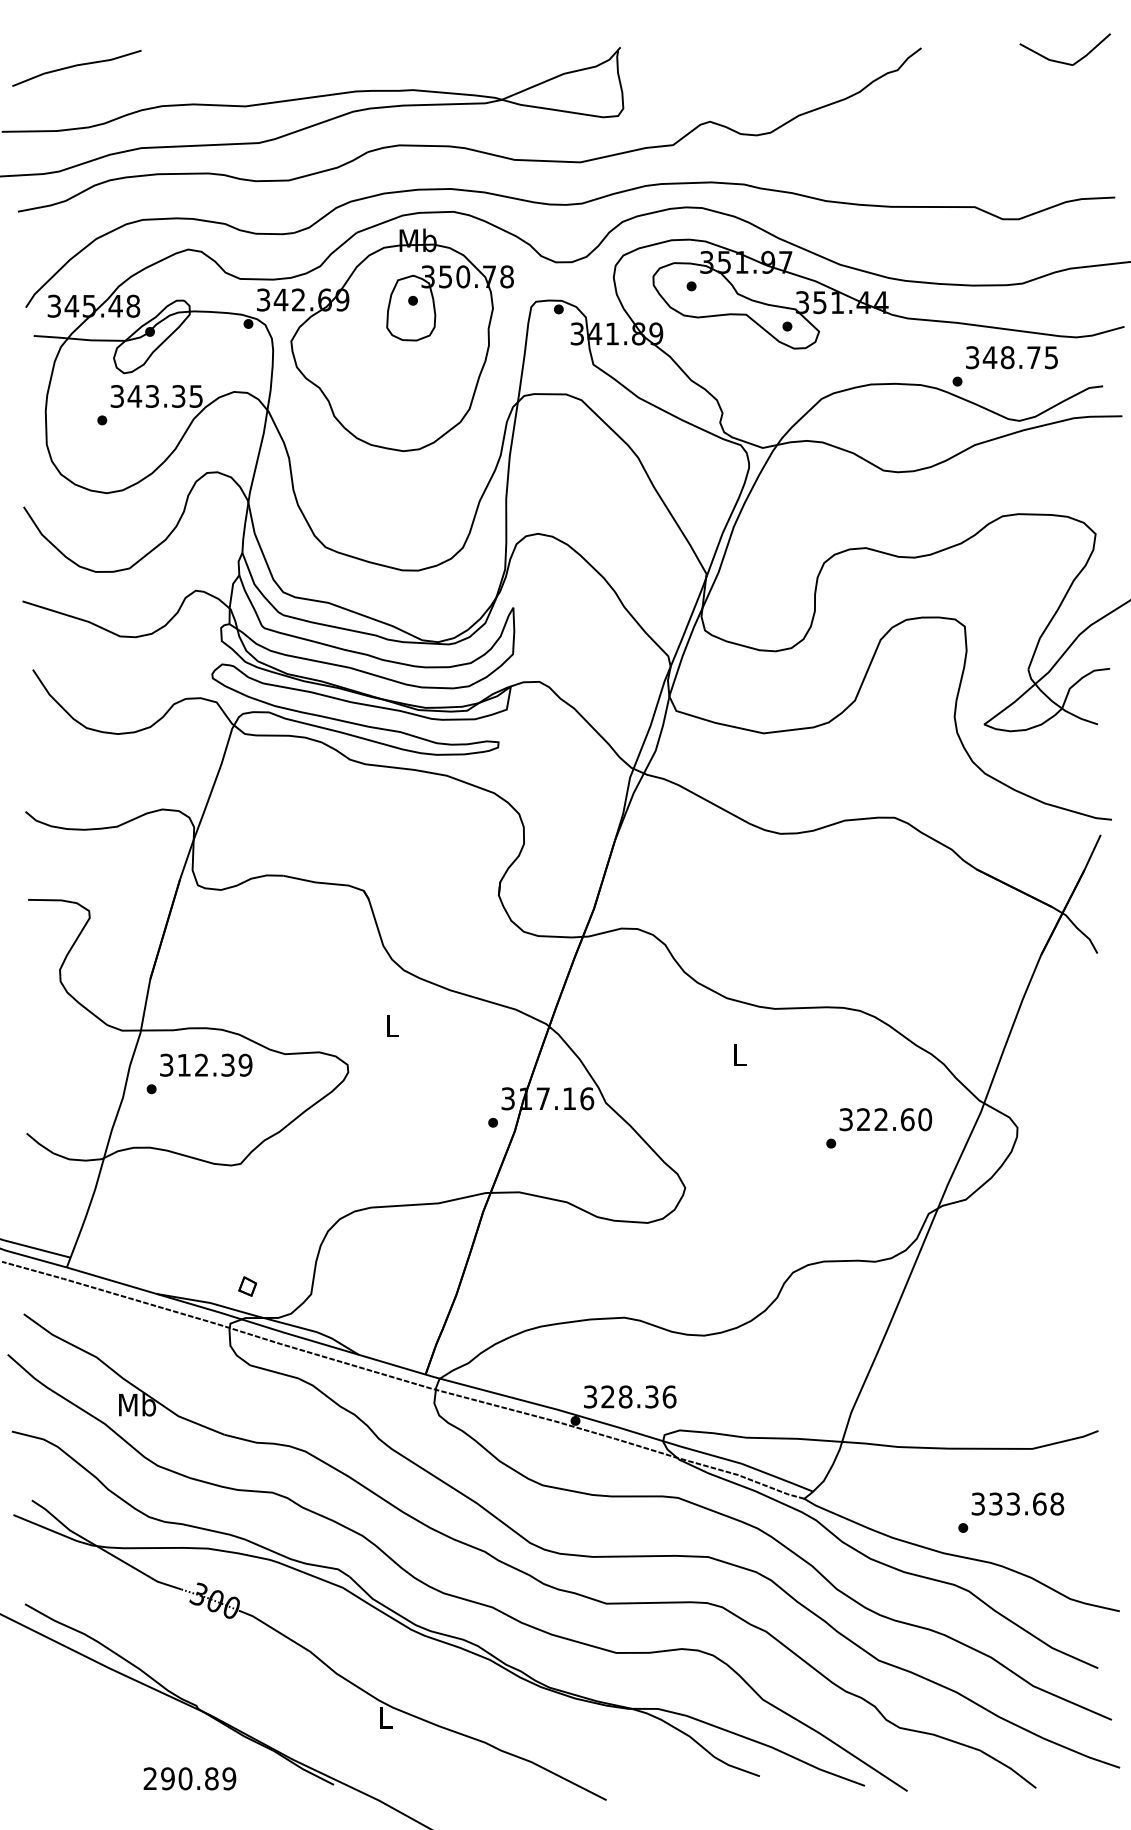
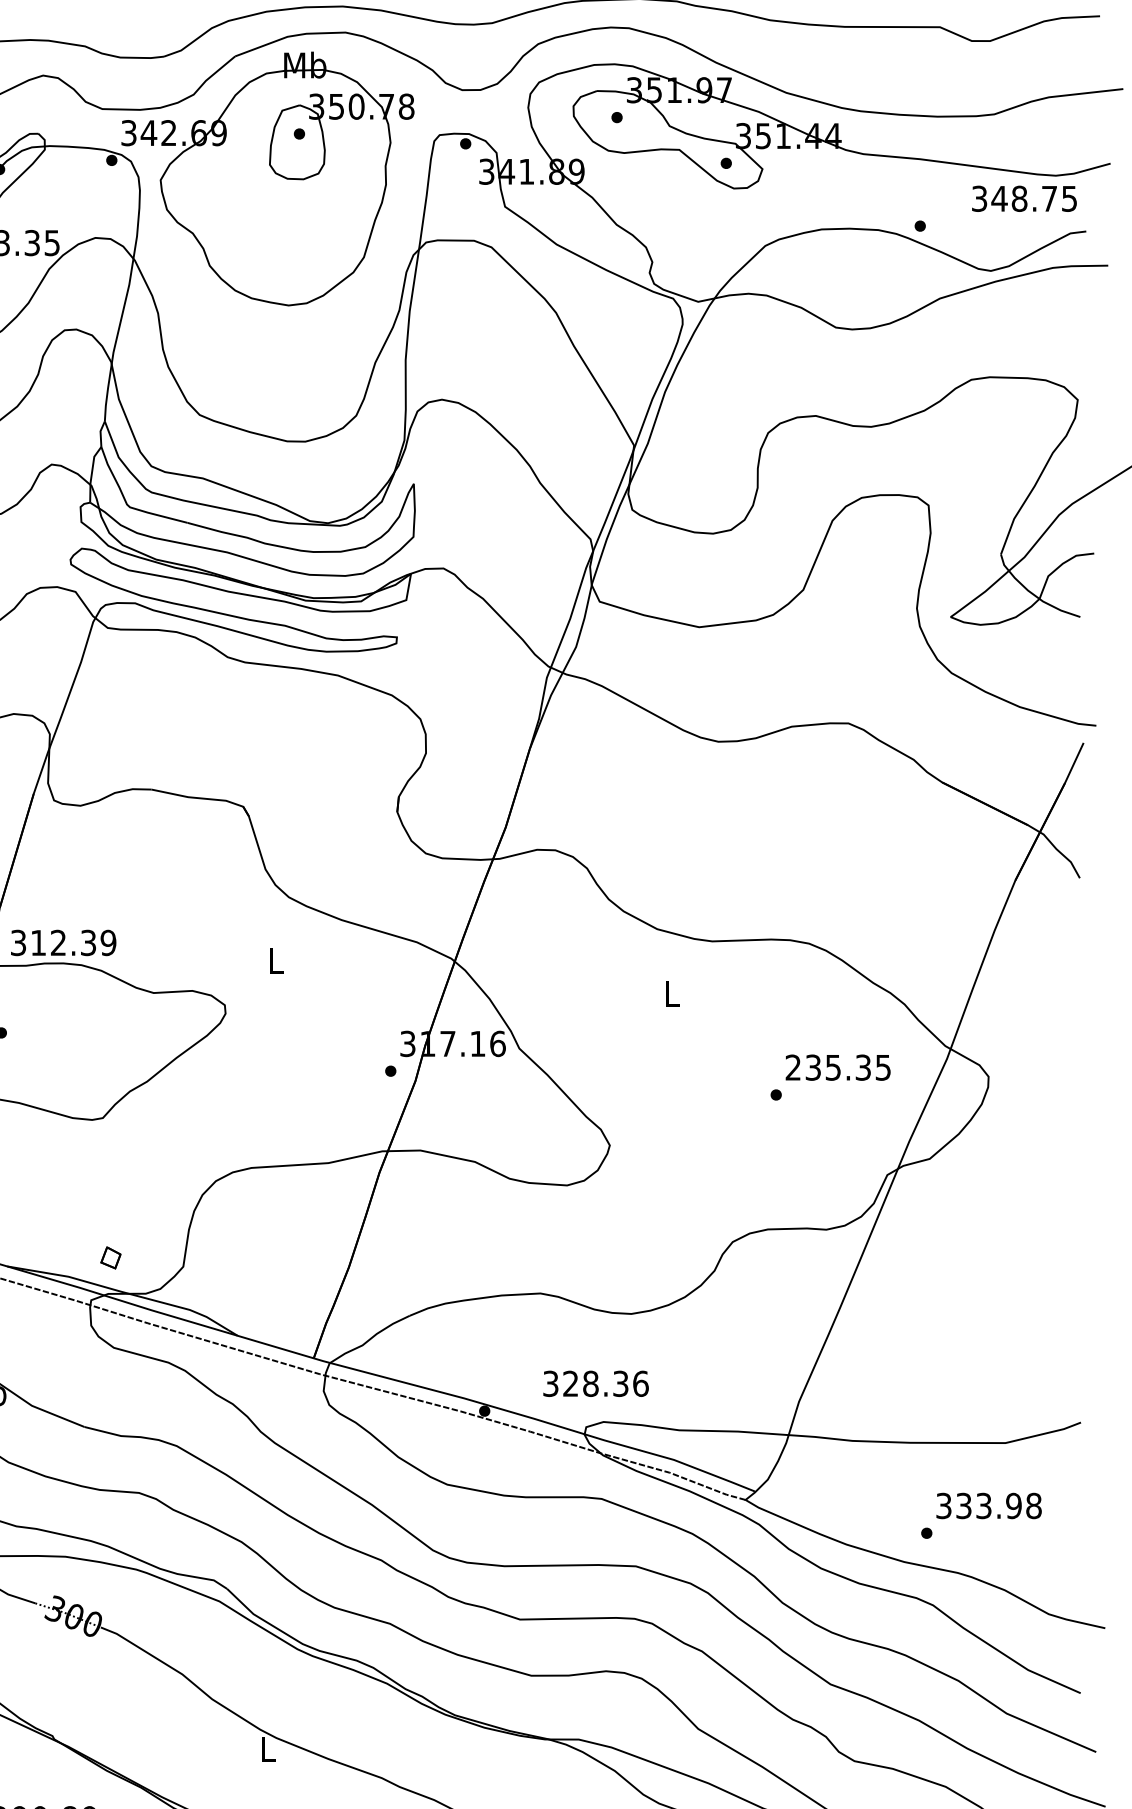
text: (1011, 357) -> (1023, 198), moved
text: (206, 1064) -> (63, 942), moved
text: (885, 1119) -> (838, 1067), 322.60 -> 235.35
text: (630, 1396) -> (596, 1383), moved
text: (1039, 1503) -> (1013, 1505), 333.68 -> 333.98

